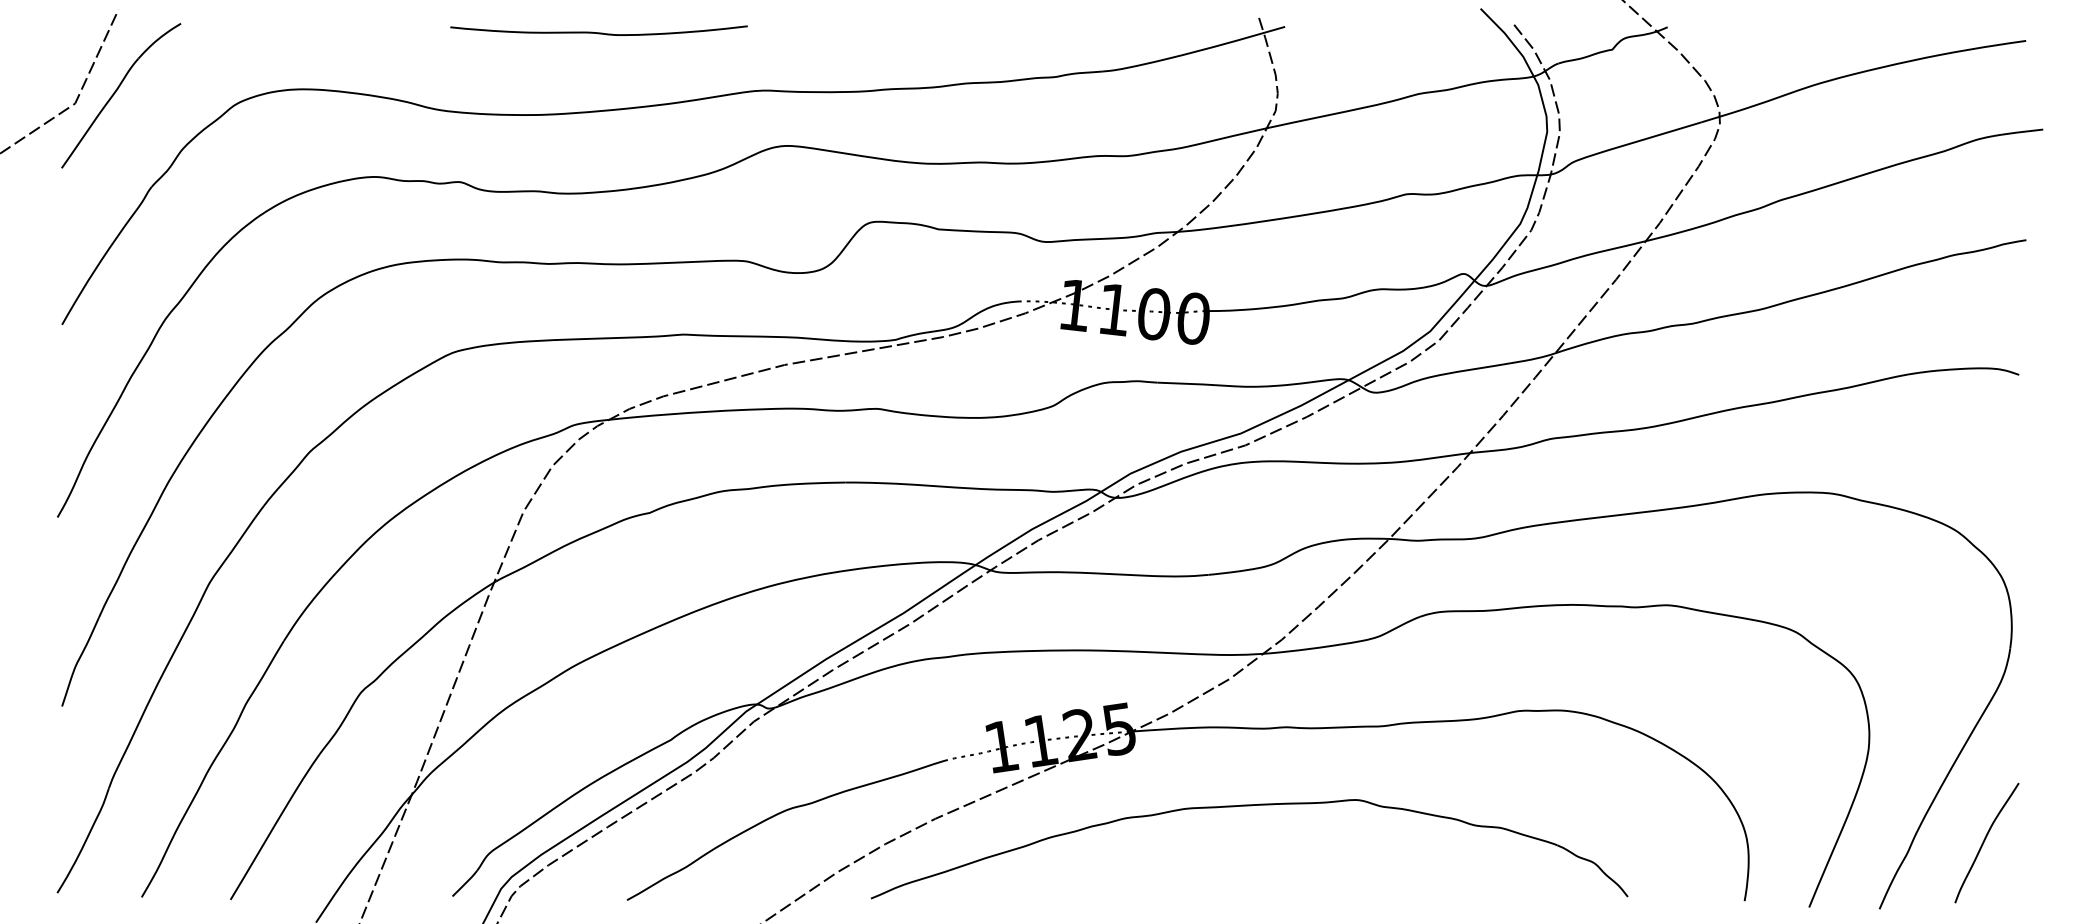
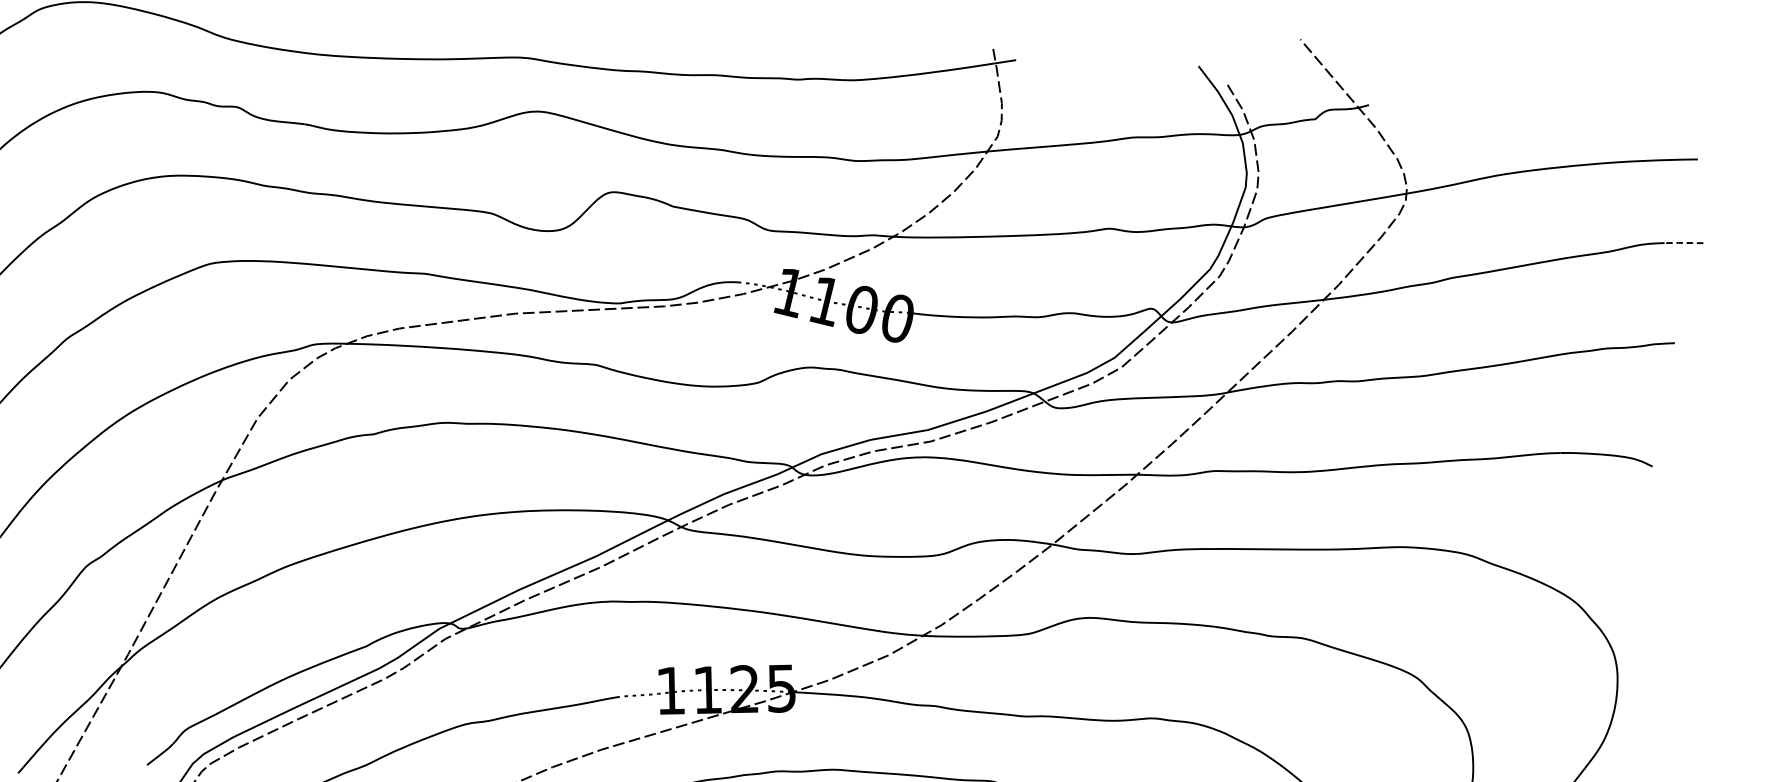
line: (2022, 132) -> (1683, 243), solid -> dashed

